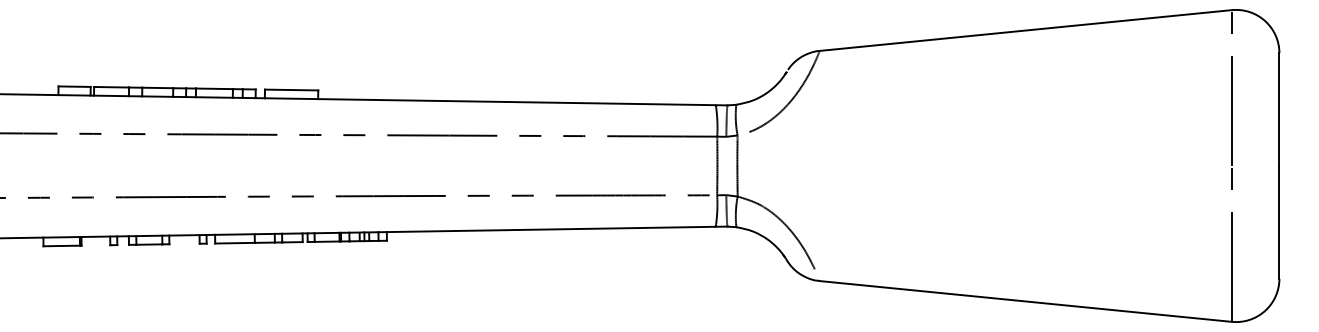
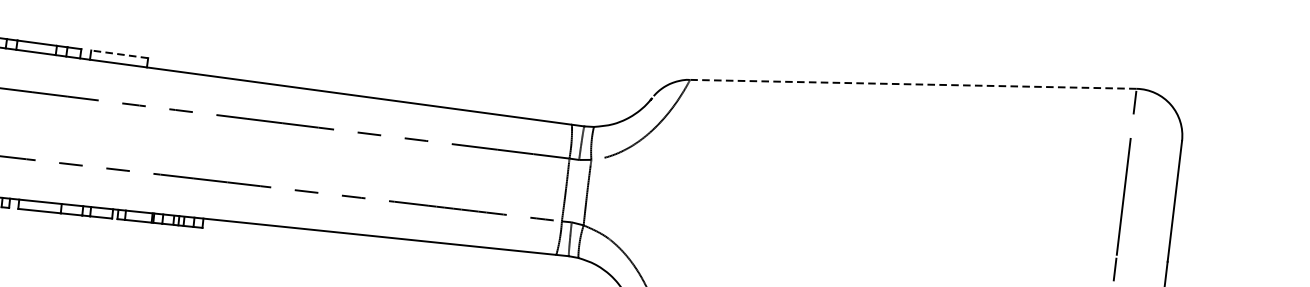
line: (1025, 30) -> (913, 84), solid -> dashed
line: (291, 90) -> (119, 54), solid -> dashed

